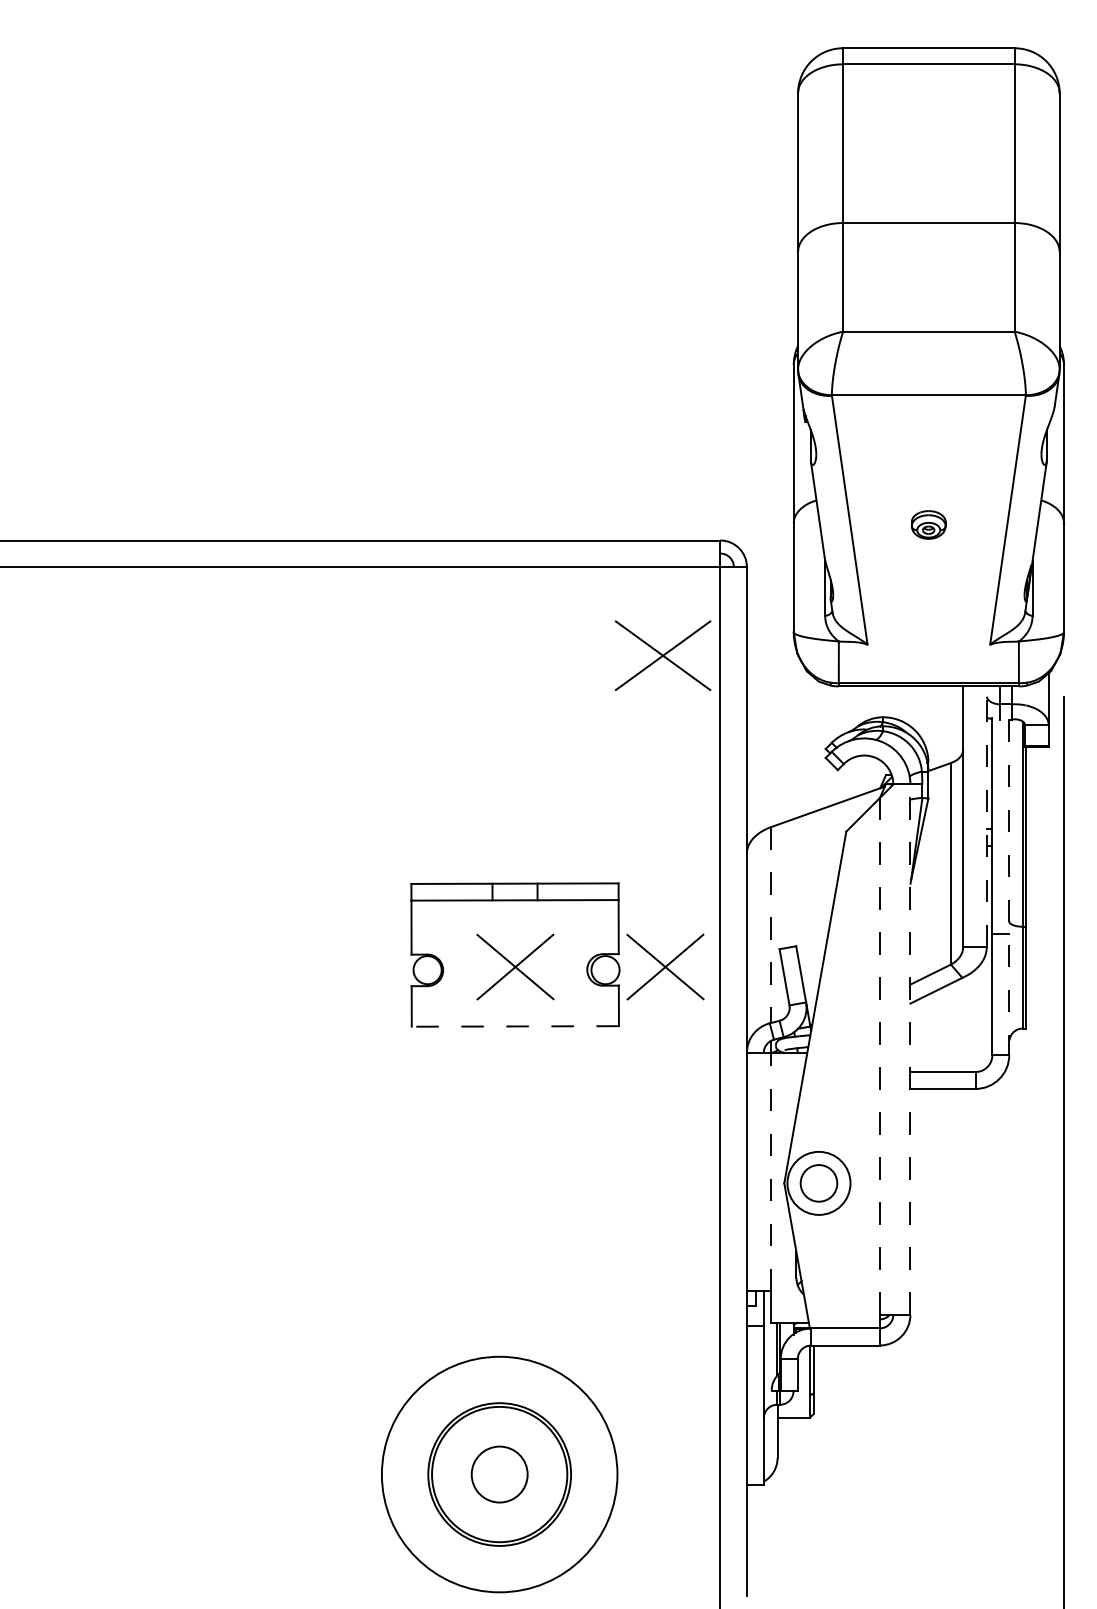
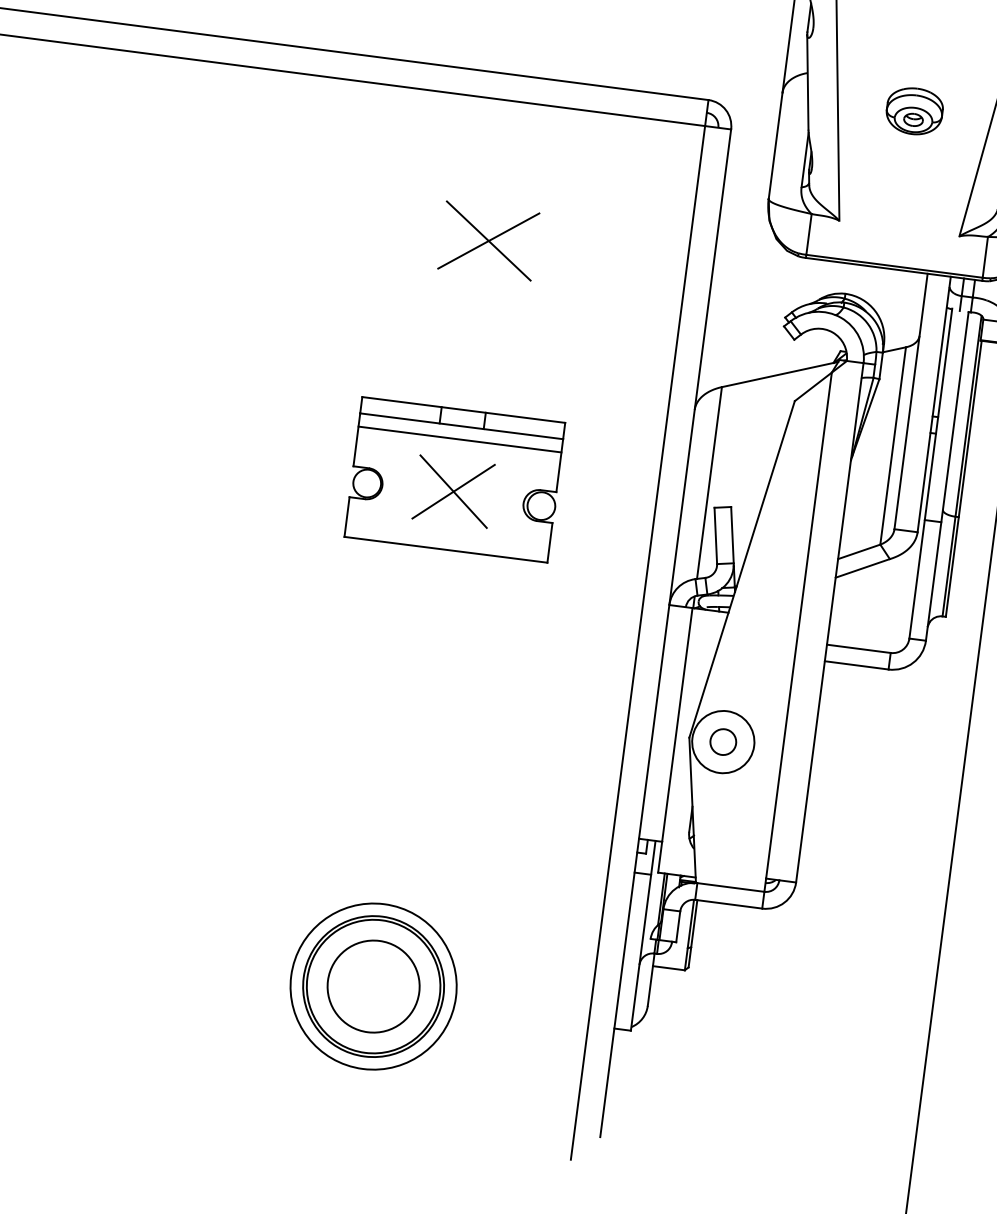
part: (928, 524) -> (914, 110), size x1.67
part: (662, 655) -> (488, 240), moved
line: (986, 816) -> (933, 404), dashed -> solid
line: (1009, 887) -> (947, 476), dashed -> solid
line: (514, 913) -> (459, 439), added
line: (771, 925) -> (709, 483), dashed -> solid
part: (665, 966) -> (600, 510), removed
line: (515, 1026) -> (446, 549), dashed -> solid
line: (910, 1049) -> (829, 622), dashed -> solid
line: (879, 1056) -> (798, 625), dashed -> solid
line: (770, 1171) -> (677, 724), dashed -> solid
circle: (818, 1183) -> (722, 742), size x0.71
circle: (499, 1474) -> (373, 986), size x0.71
circle: (499, 1474) -> (373, 986), size x1.67

